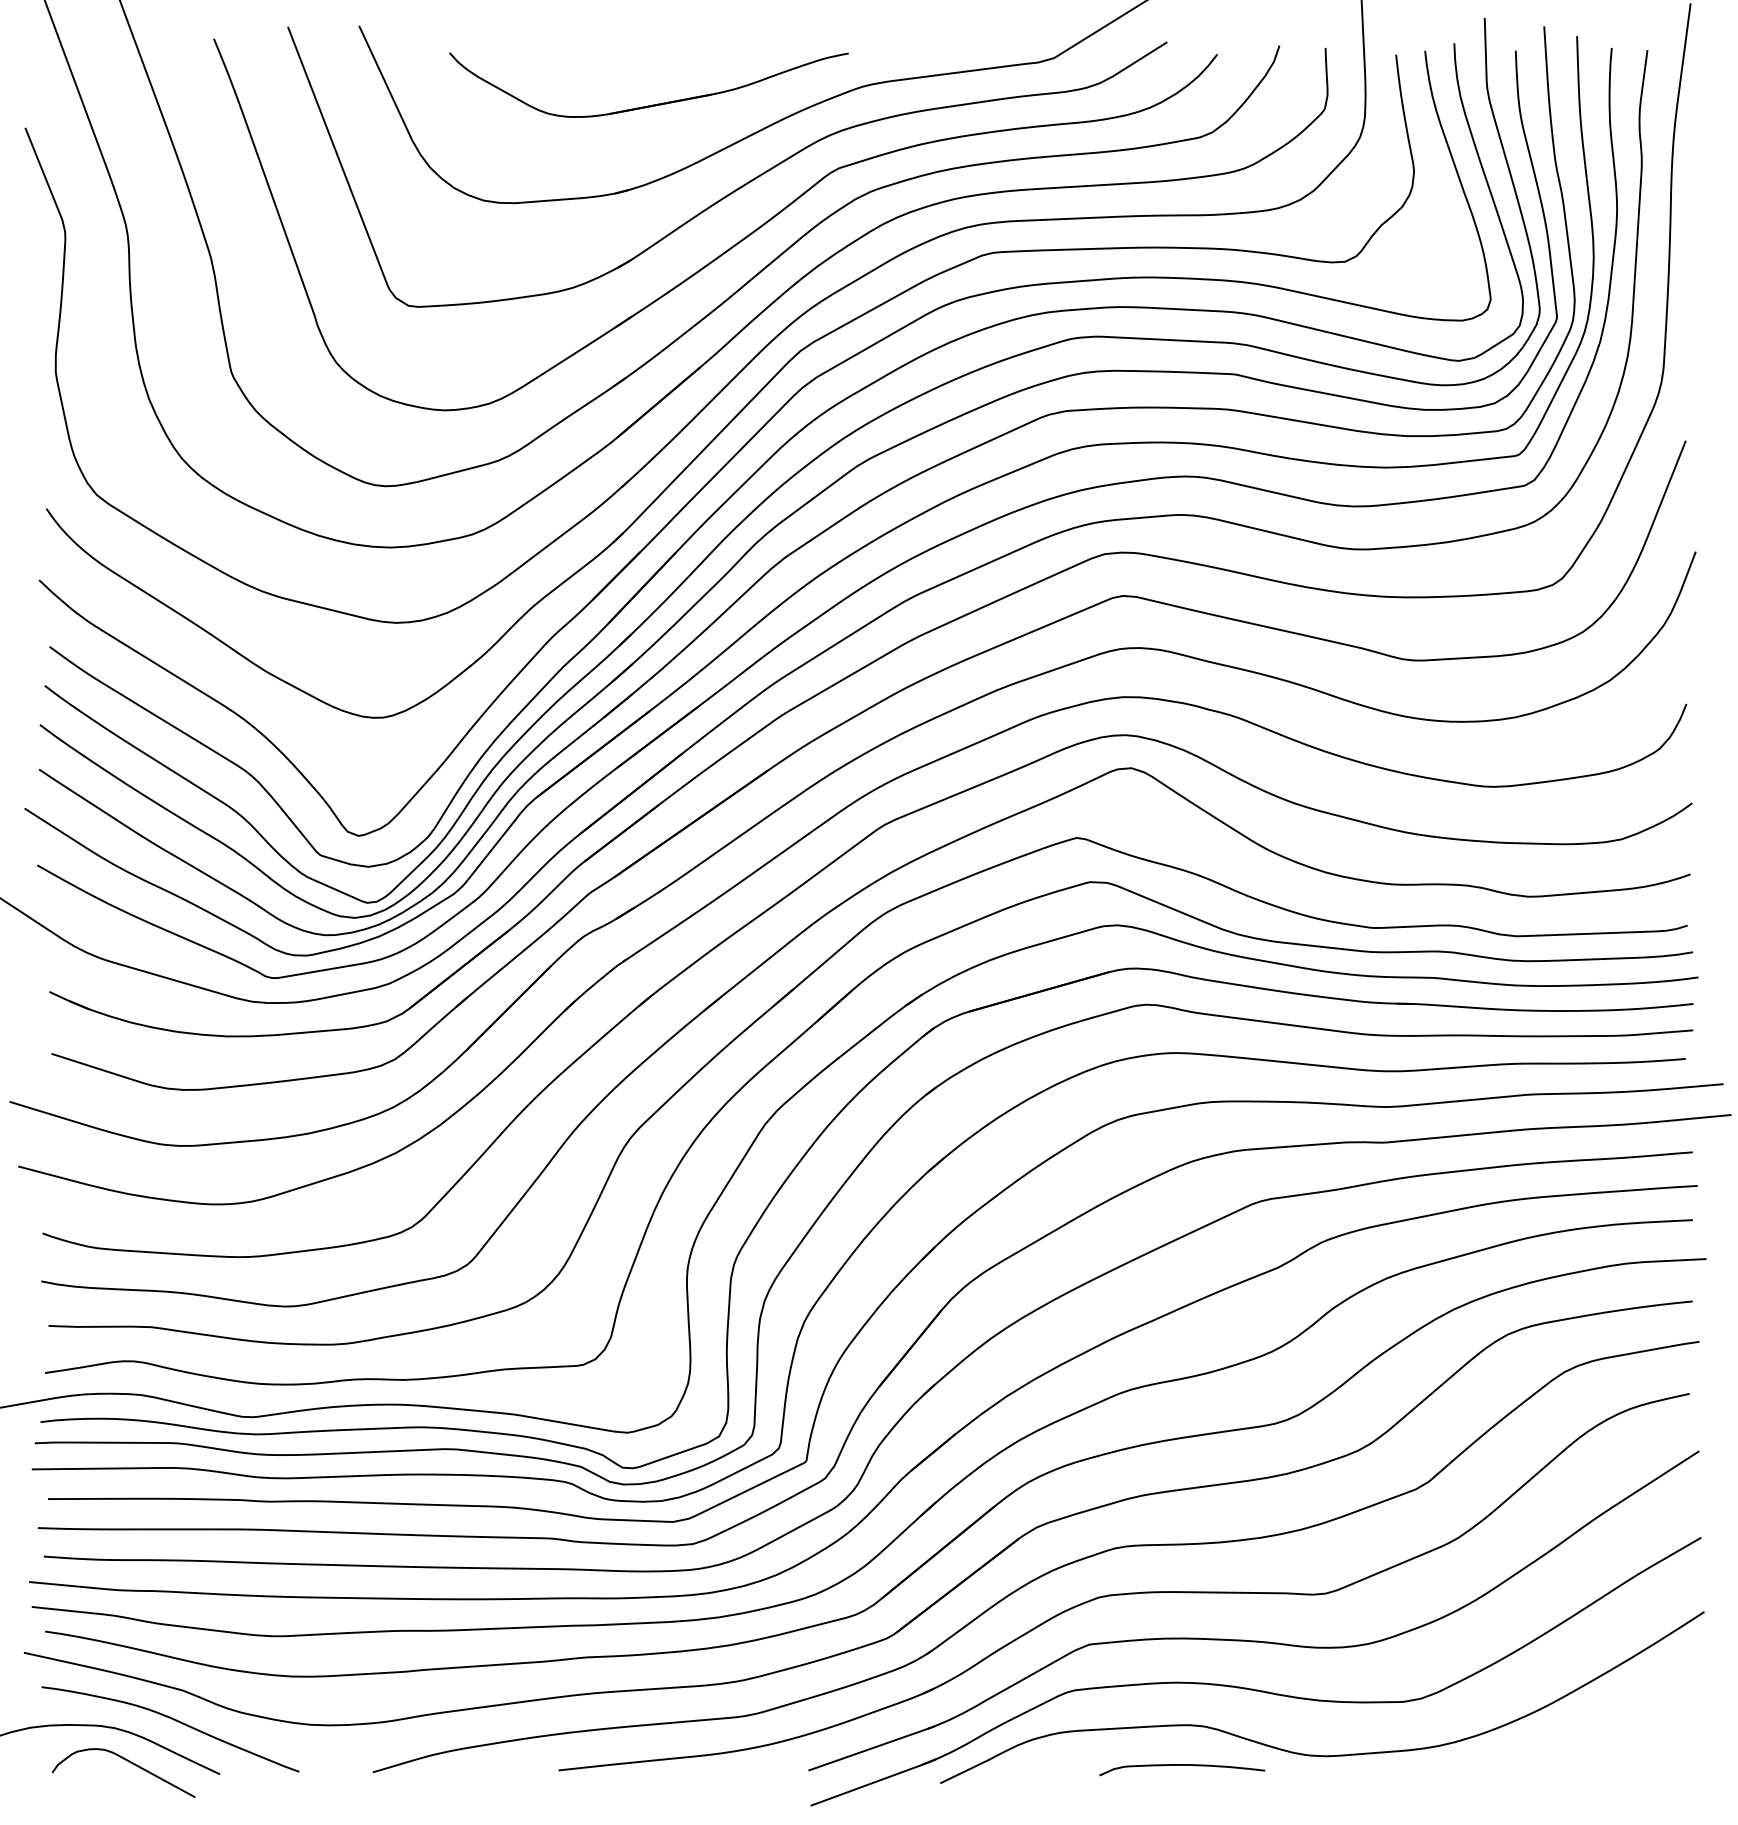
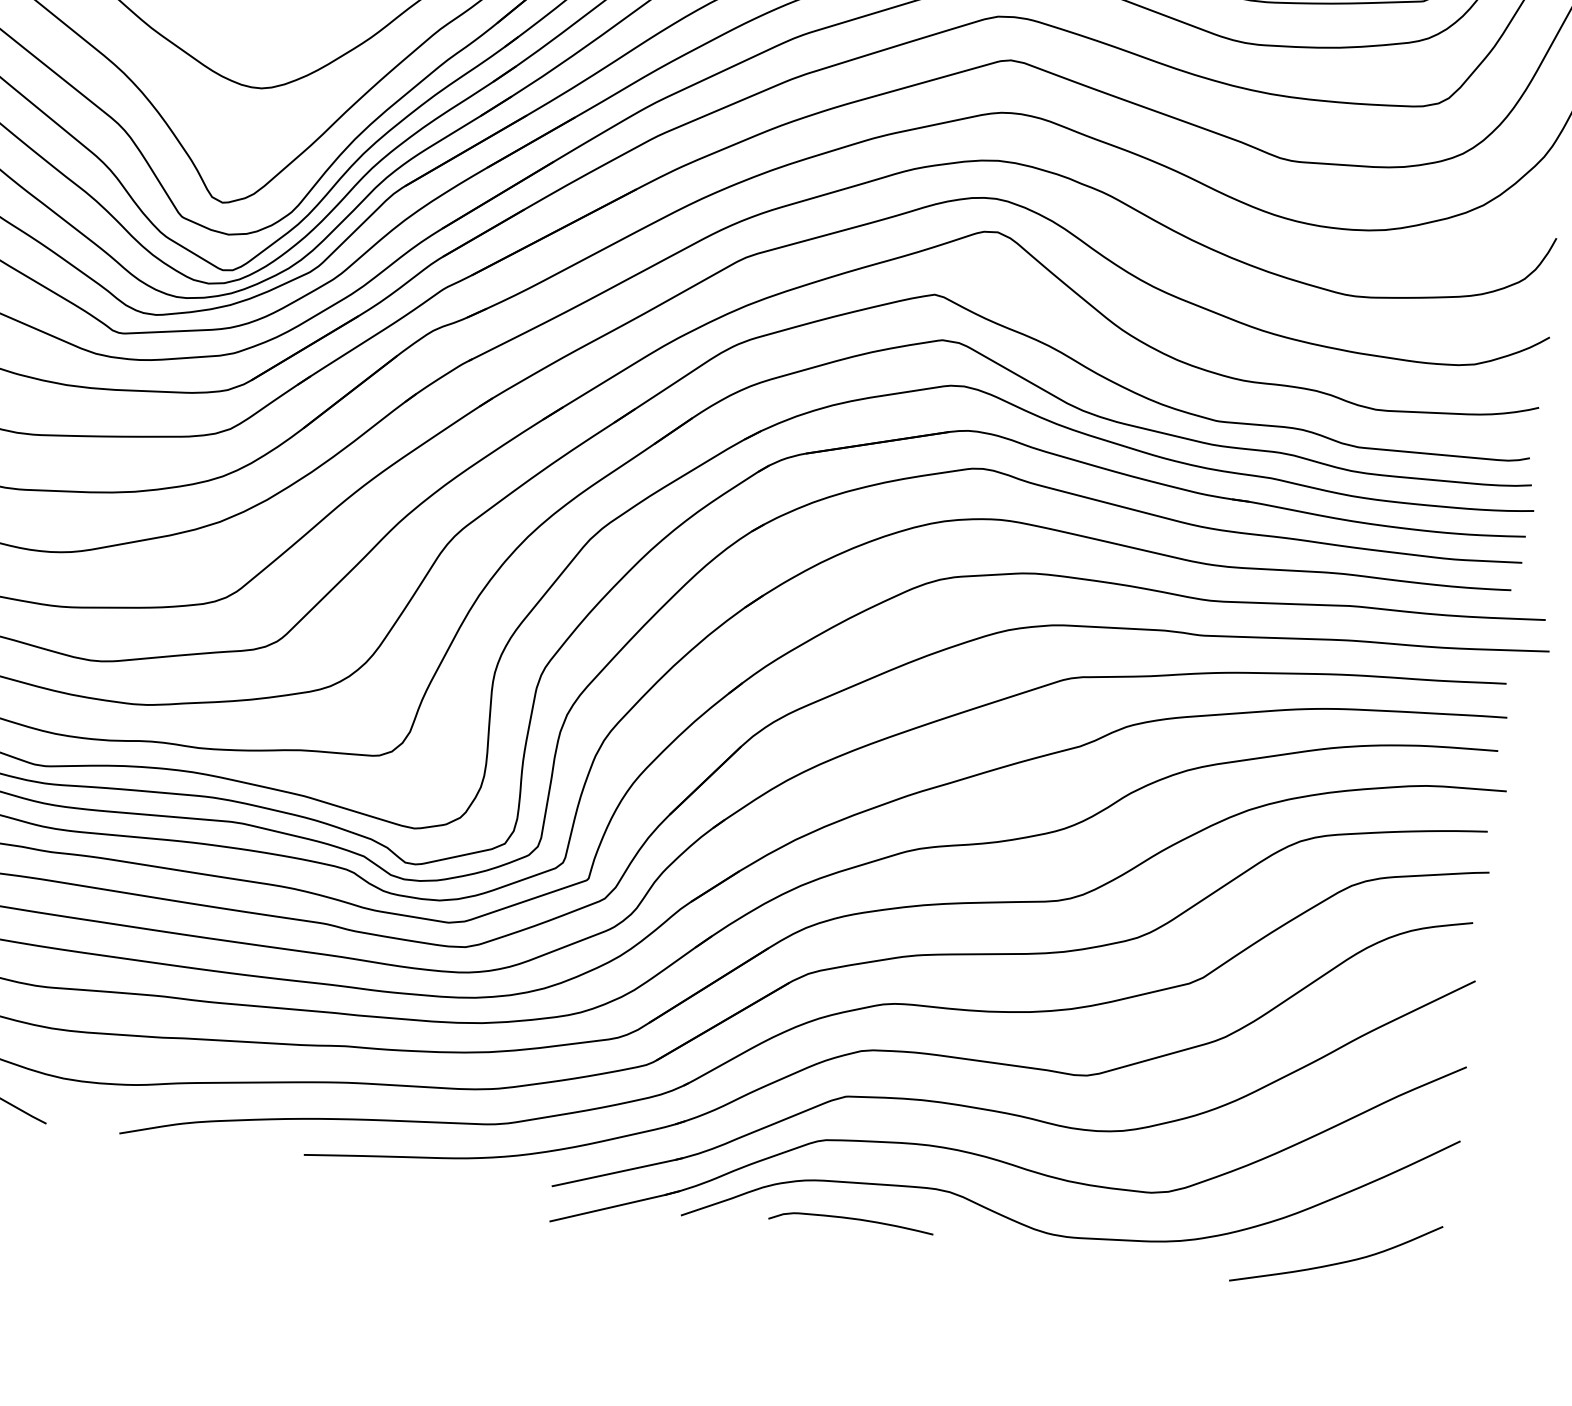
curve: (1598, 1747) -> (1338, 1262), added
curve: (1182, 1765) -> (852, 1219), moved

